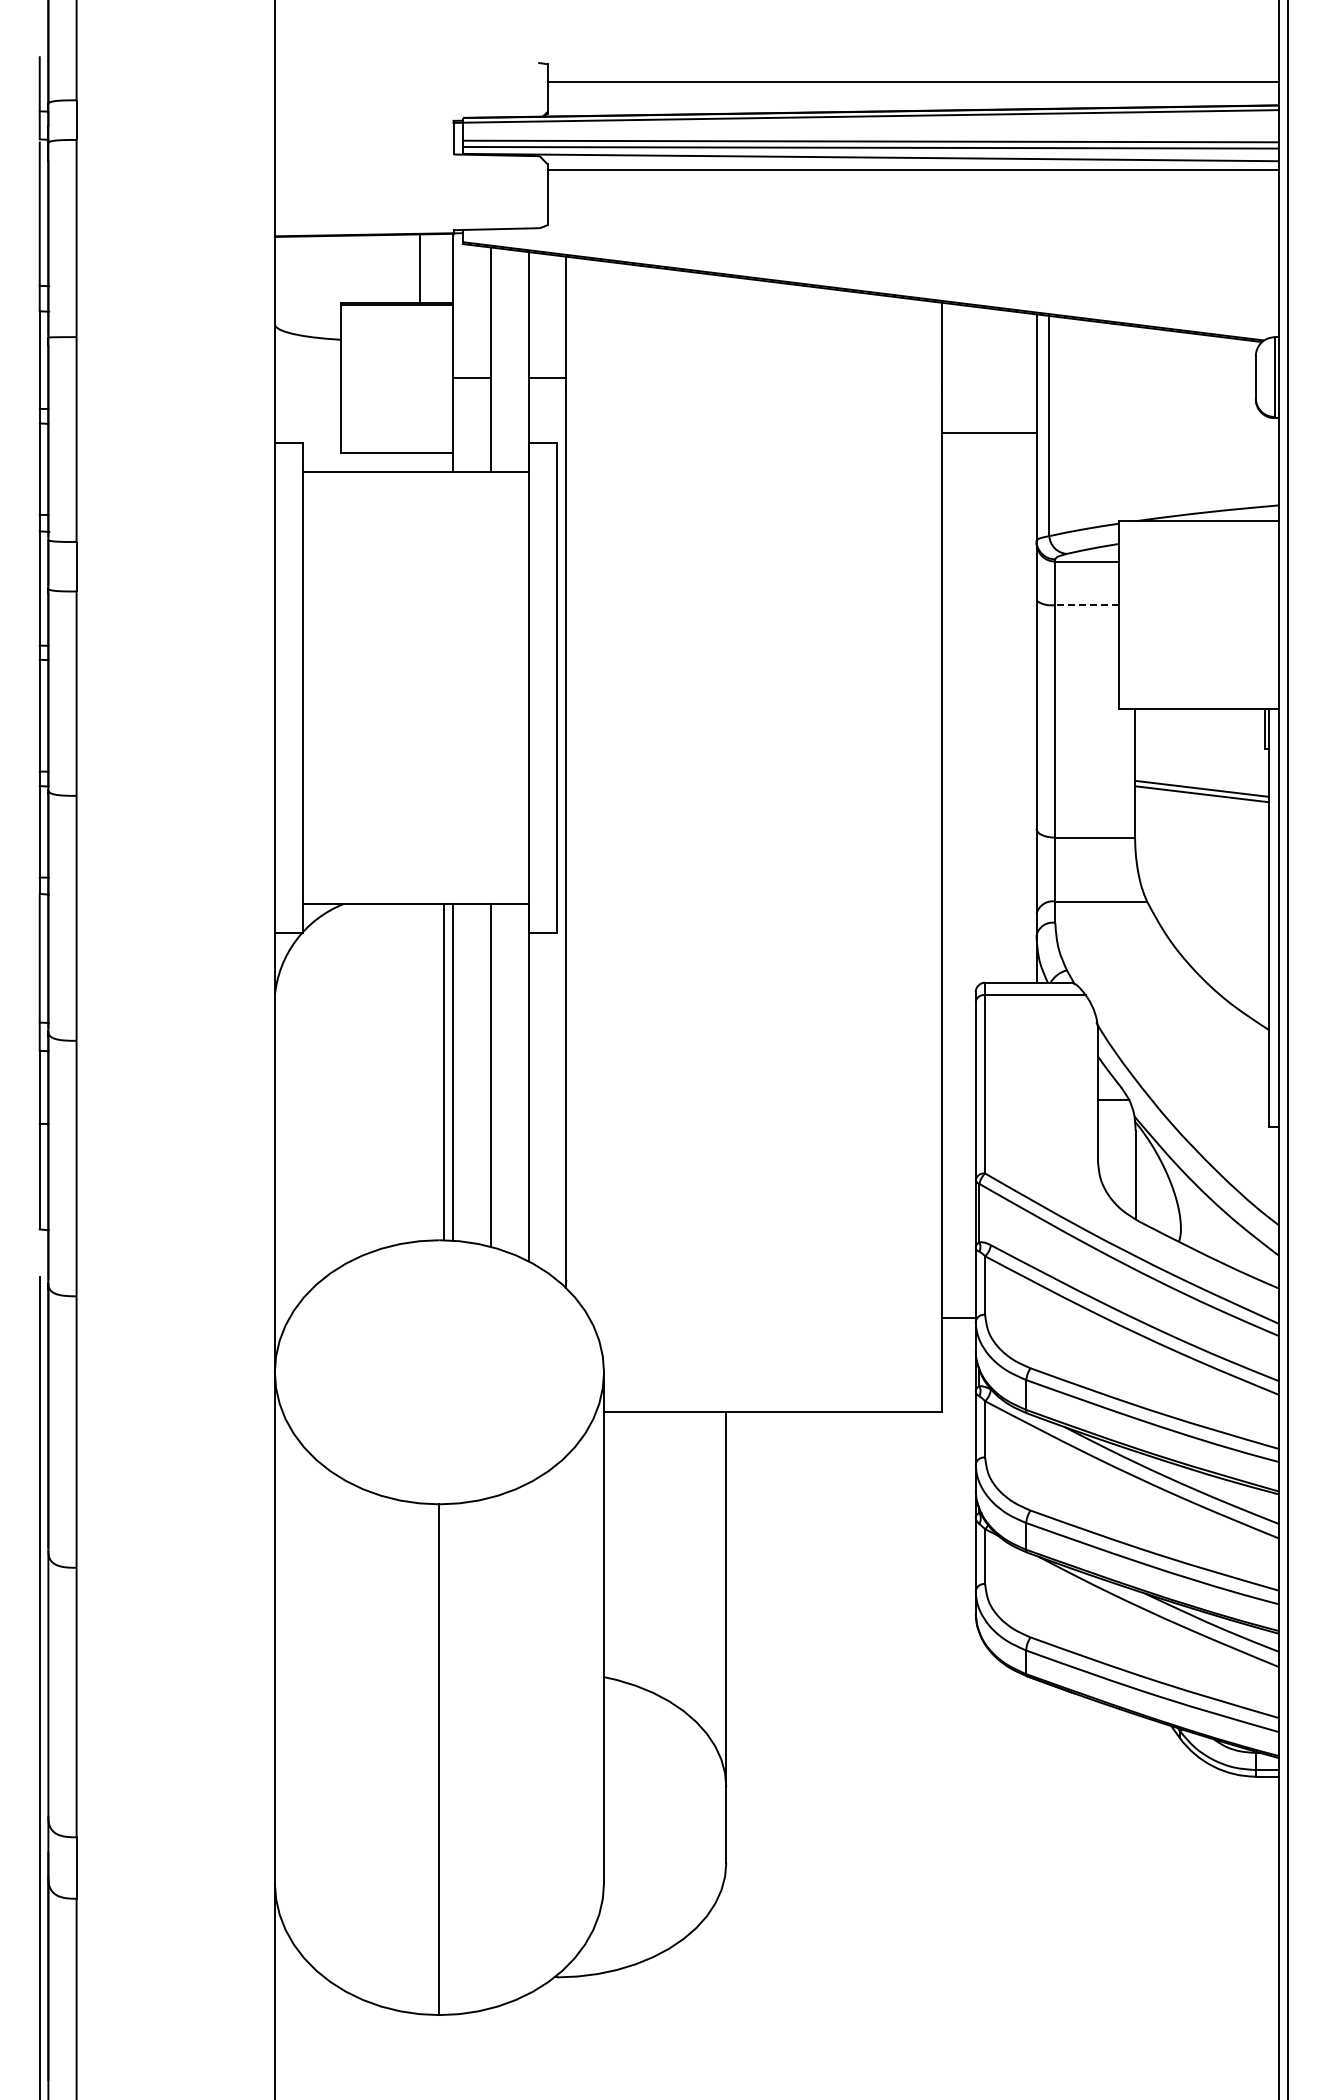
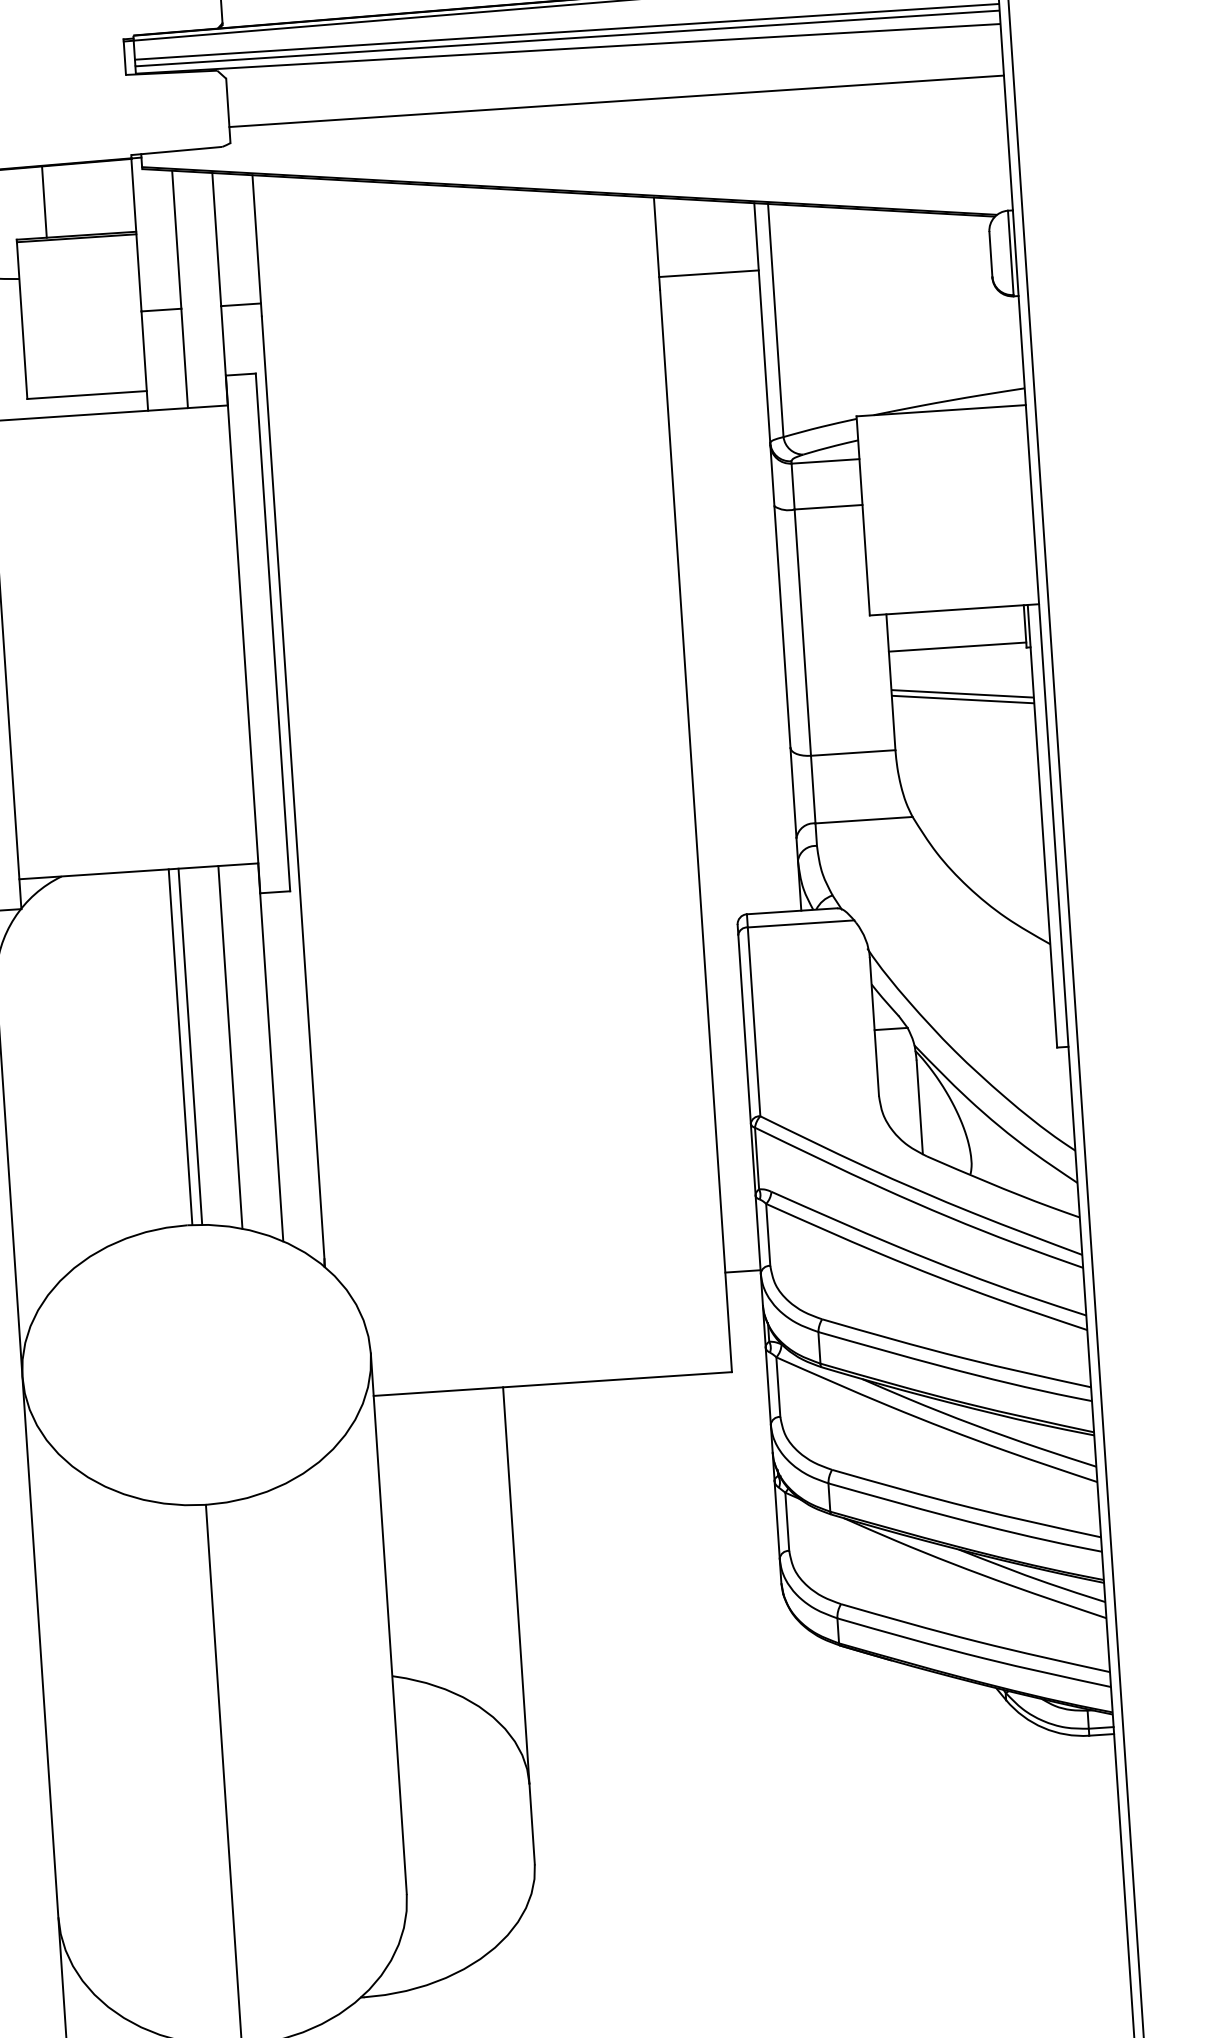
line: (913, 169) -> (616, 100), moved
line: (419, 268) -> (43, 201), moved
line: (989, 432) -> (708, 273), moved
line: (1086, 604) -> (827, 506), dashed -> solid
line: (1199, 744) -> (957, 647), added

